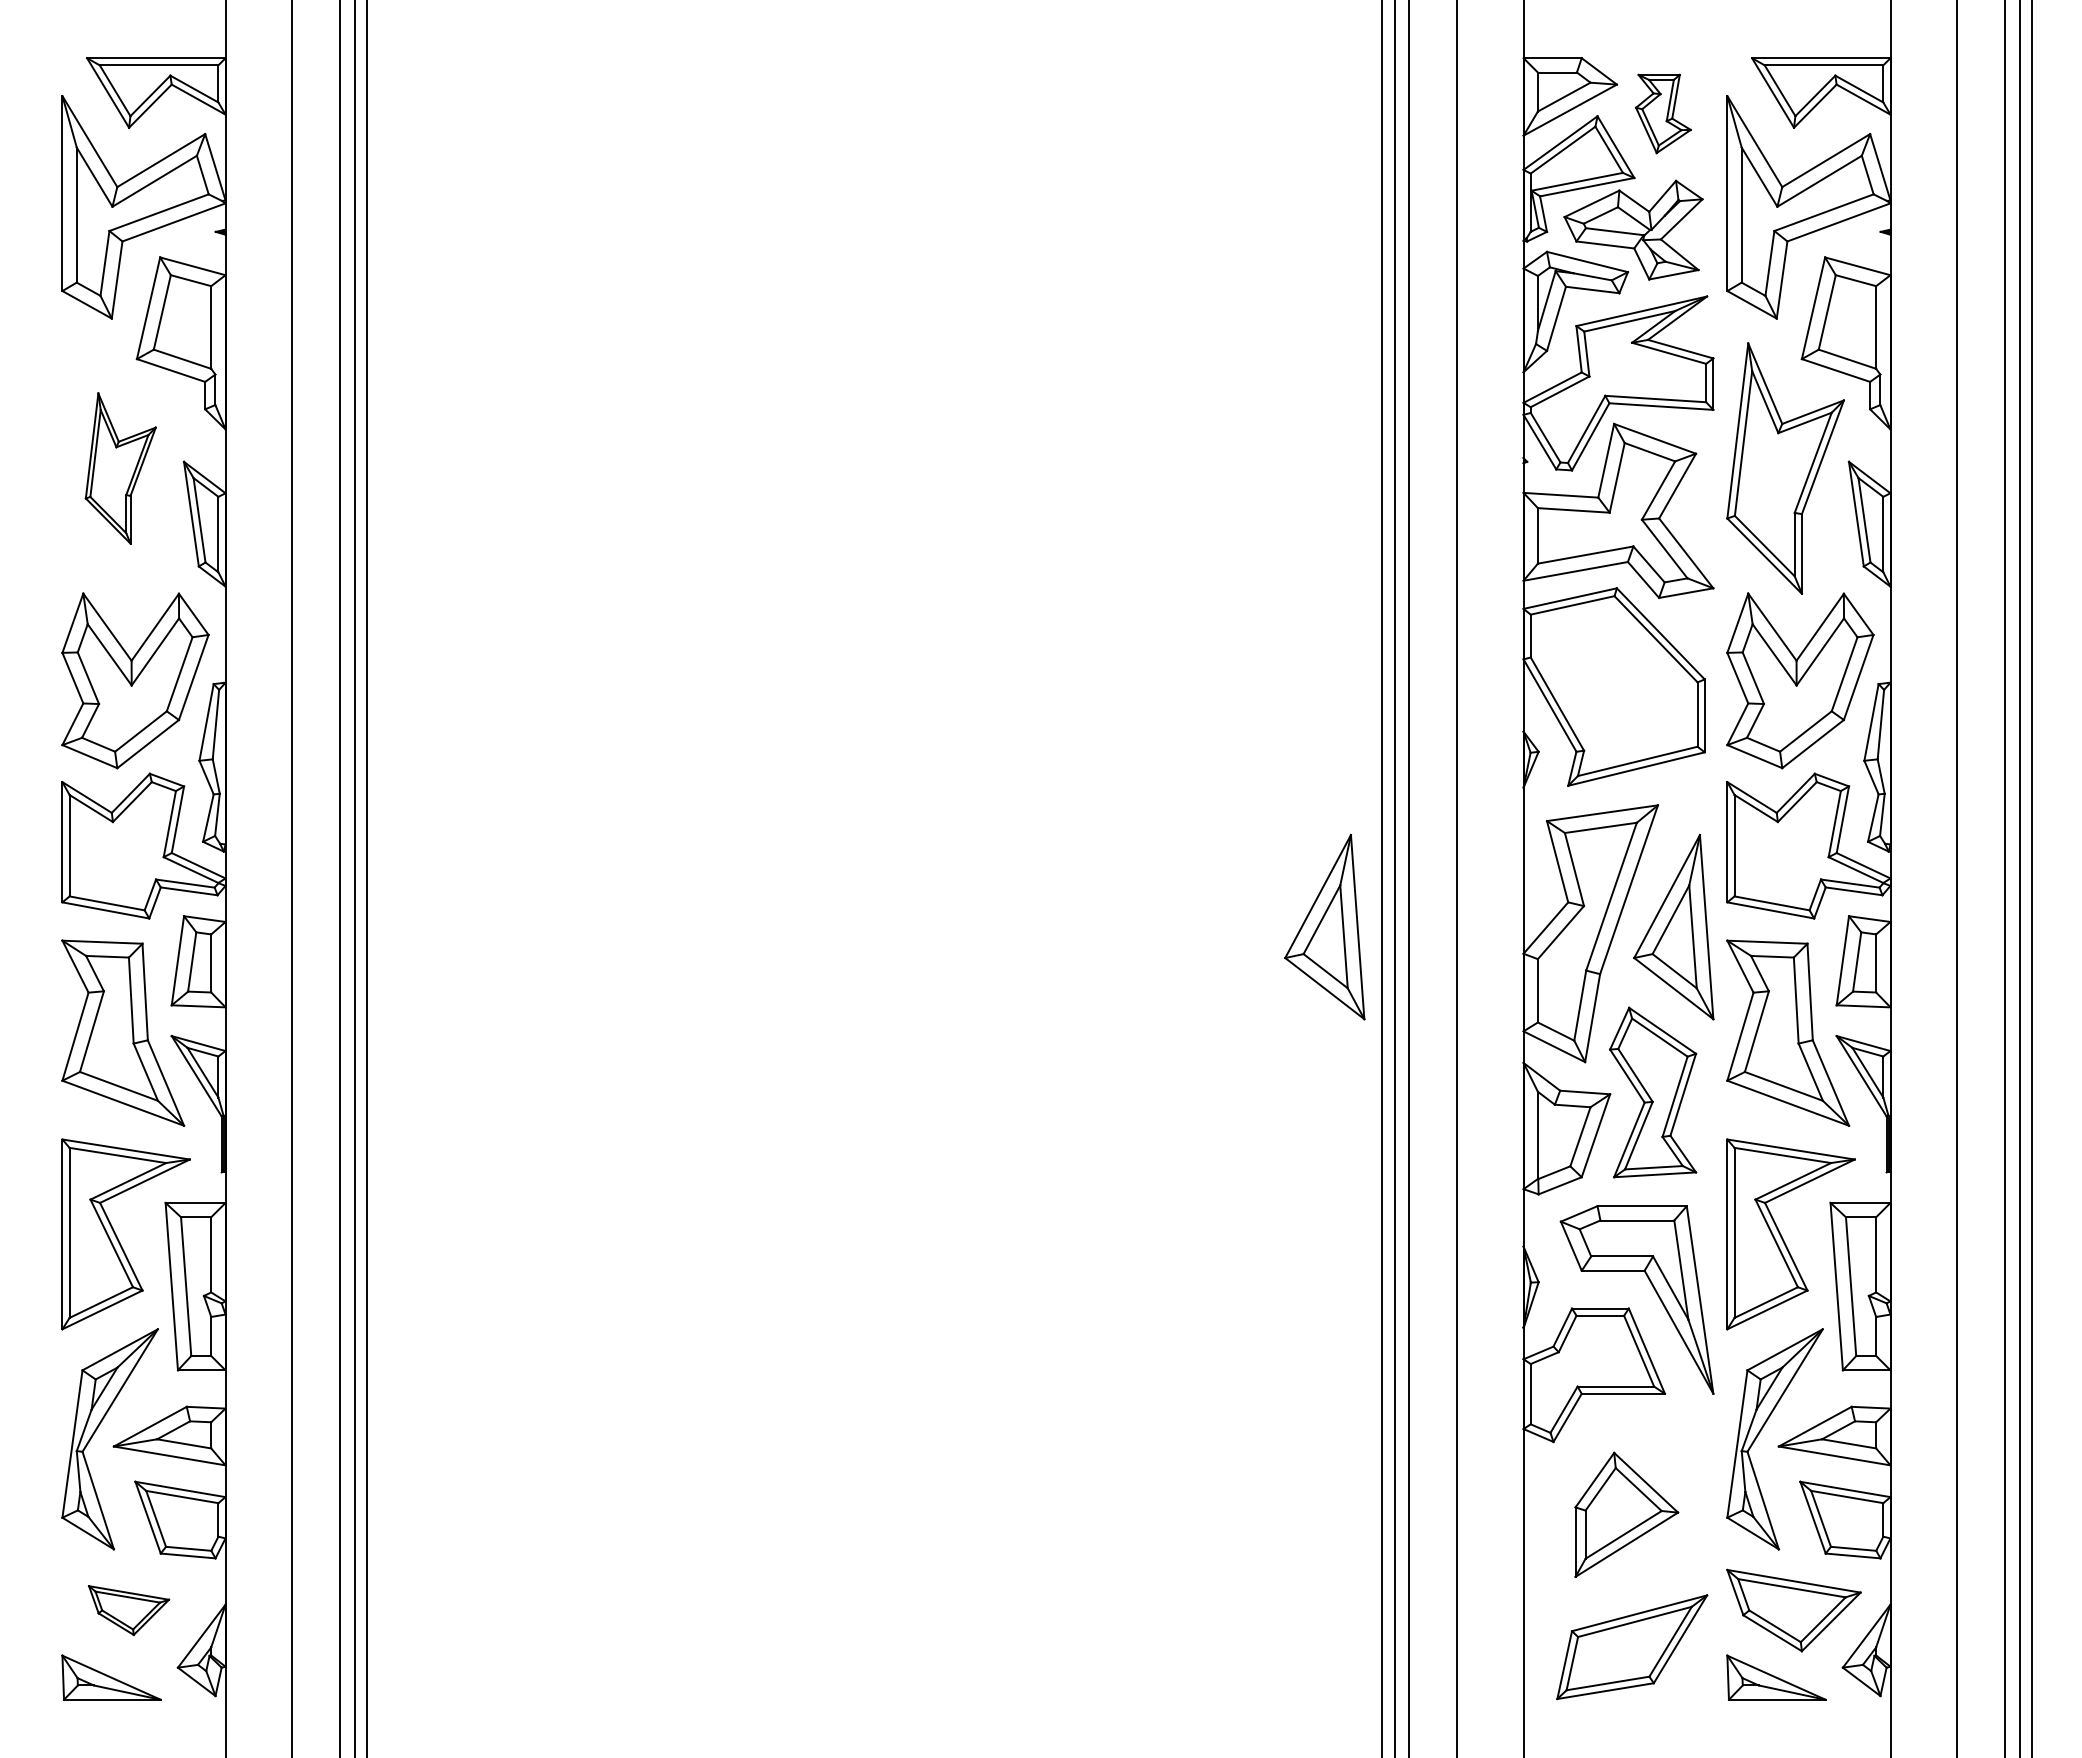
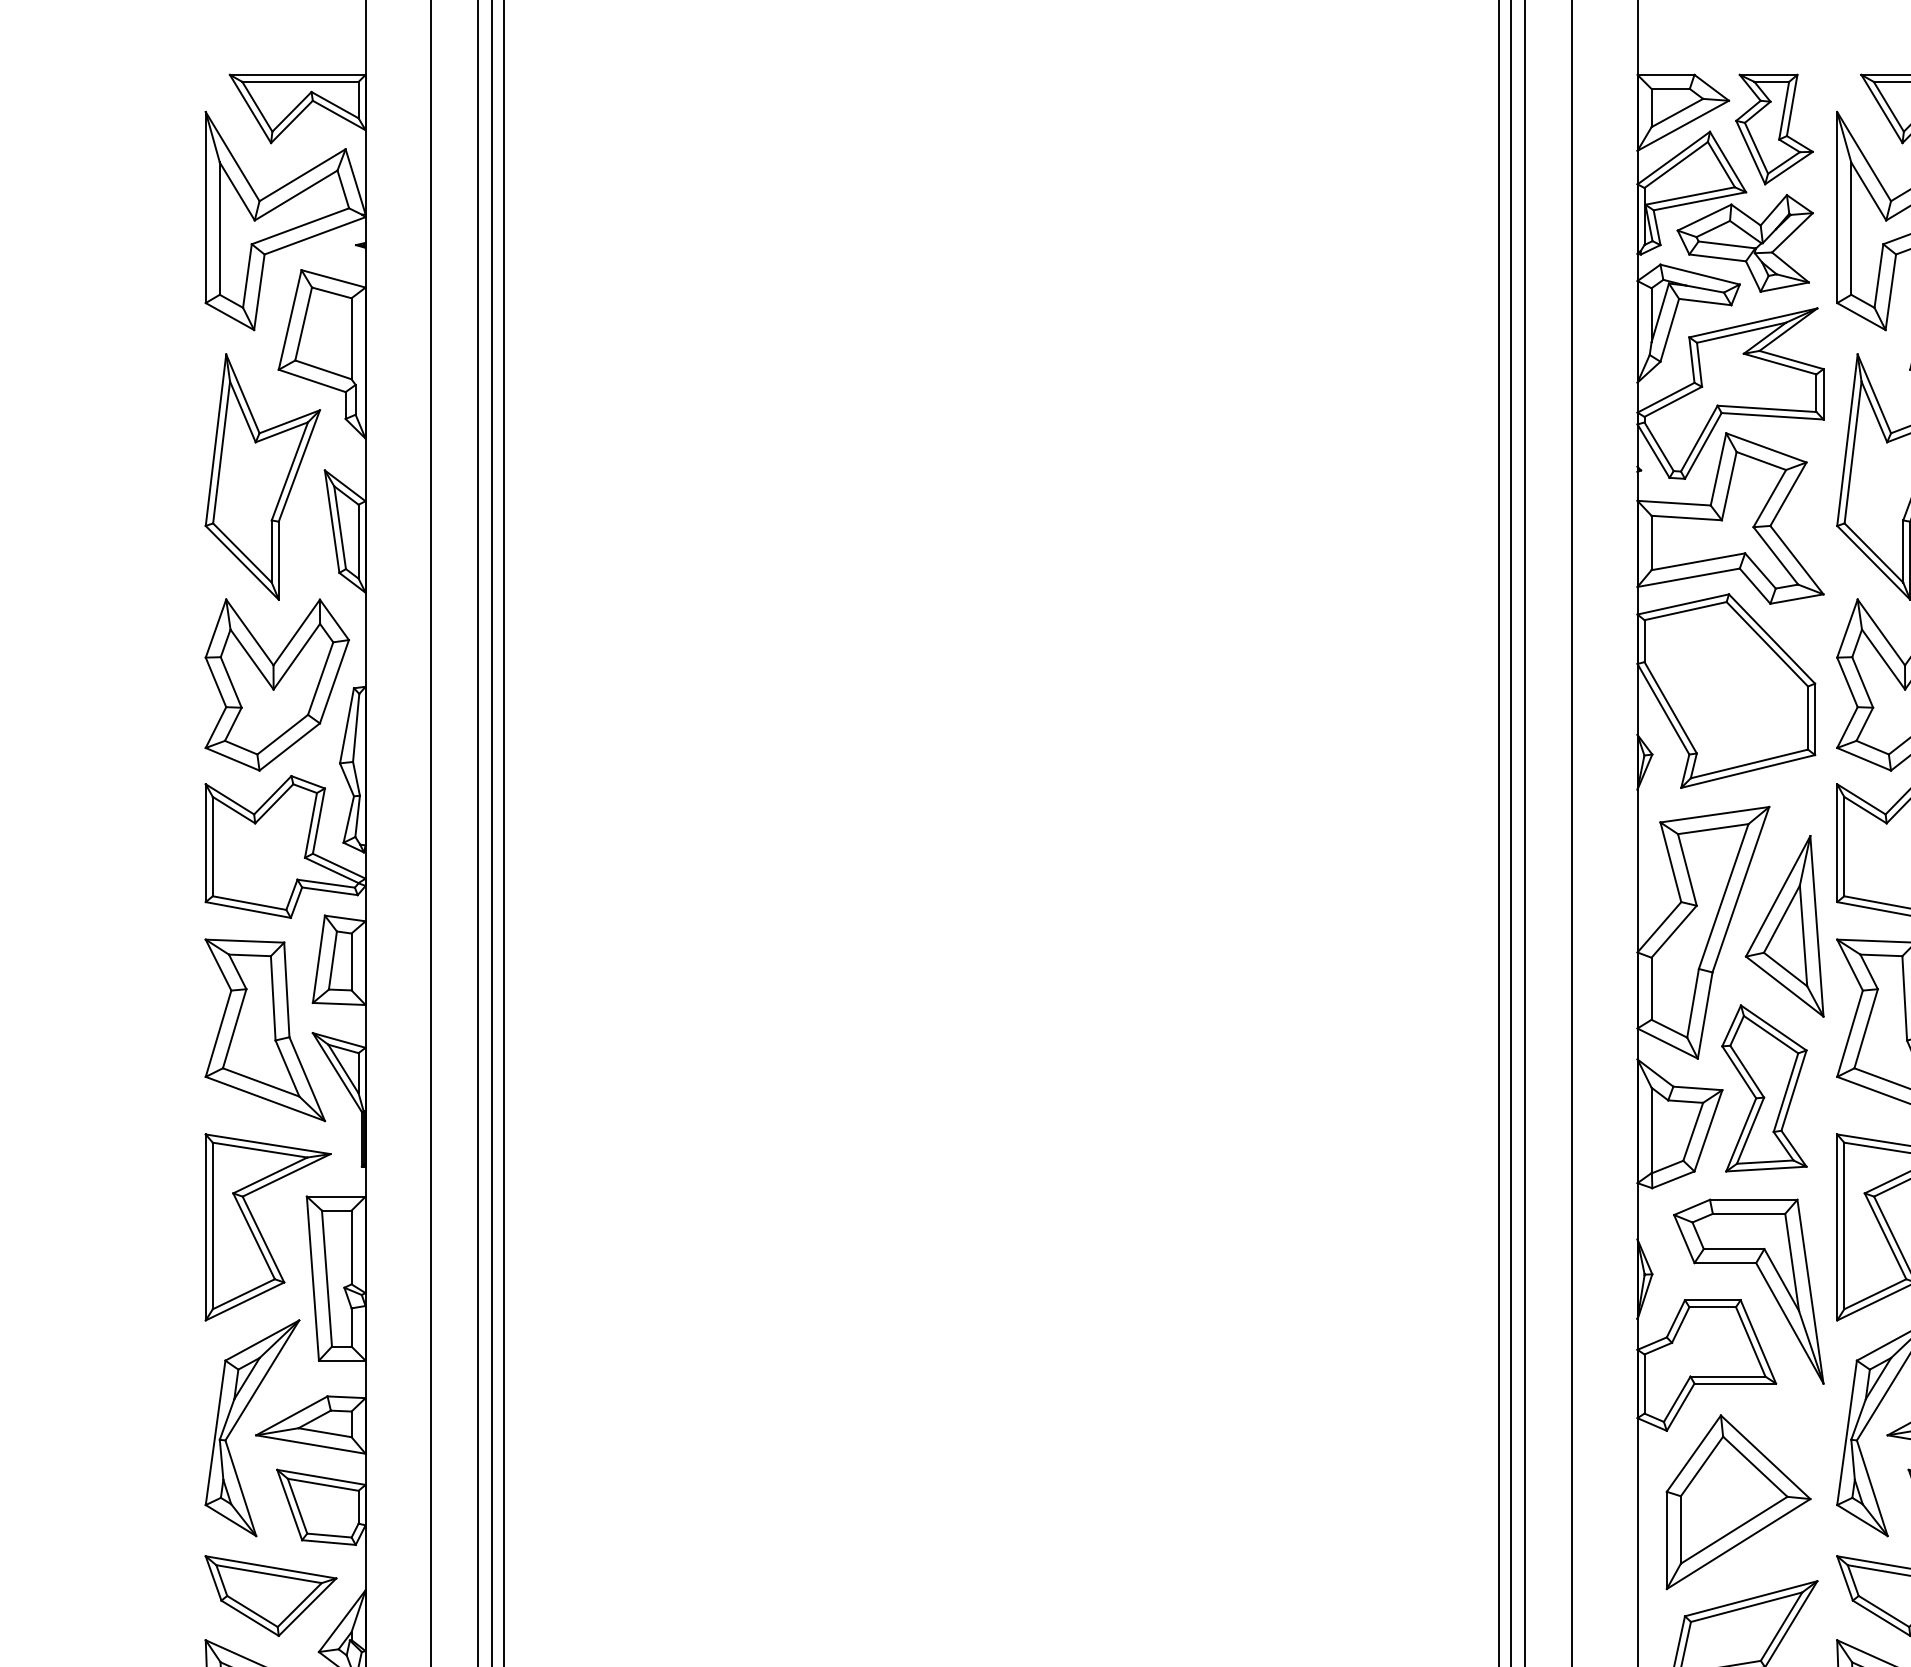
part: (1663, 113) -> (1774, 129), size x1.43
part: (120, 468) -> (262, 476), size x1.67
part: (1324, 927) -> (1442, 926), removed
part: (1626, 1514) -> (1738, 1501), size x1.43
part: (128, 1610) -> (270, 1595), size x1.67

